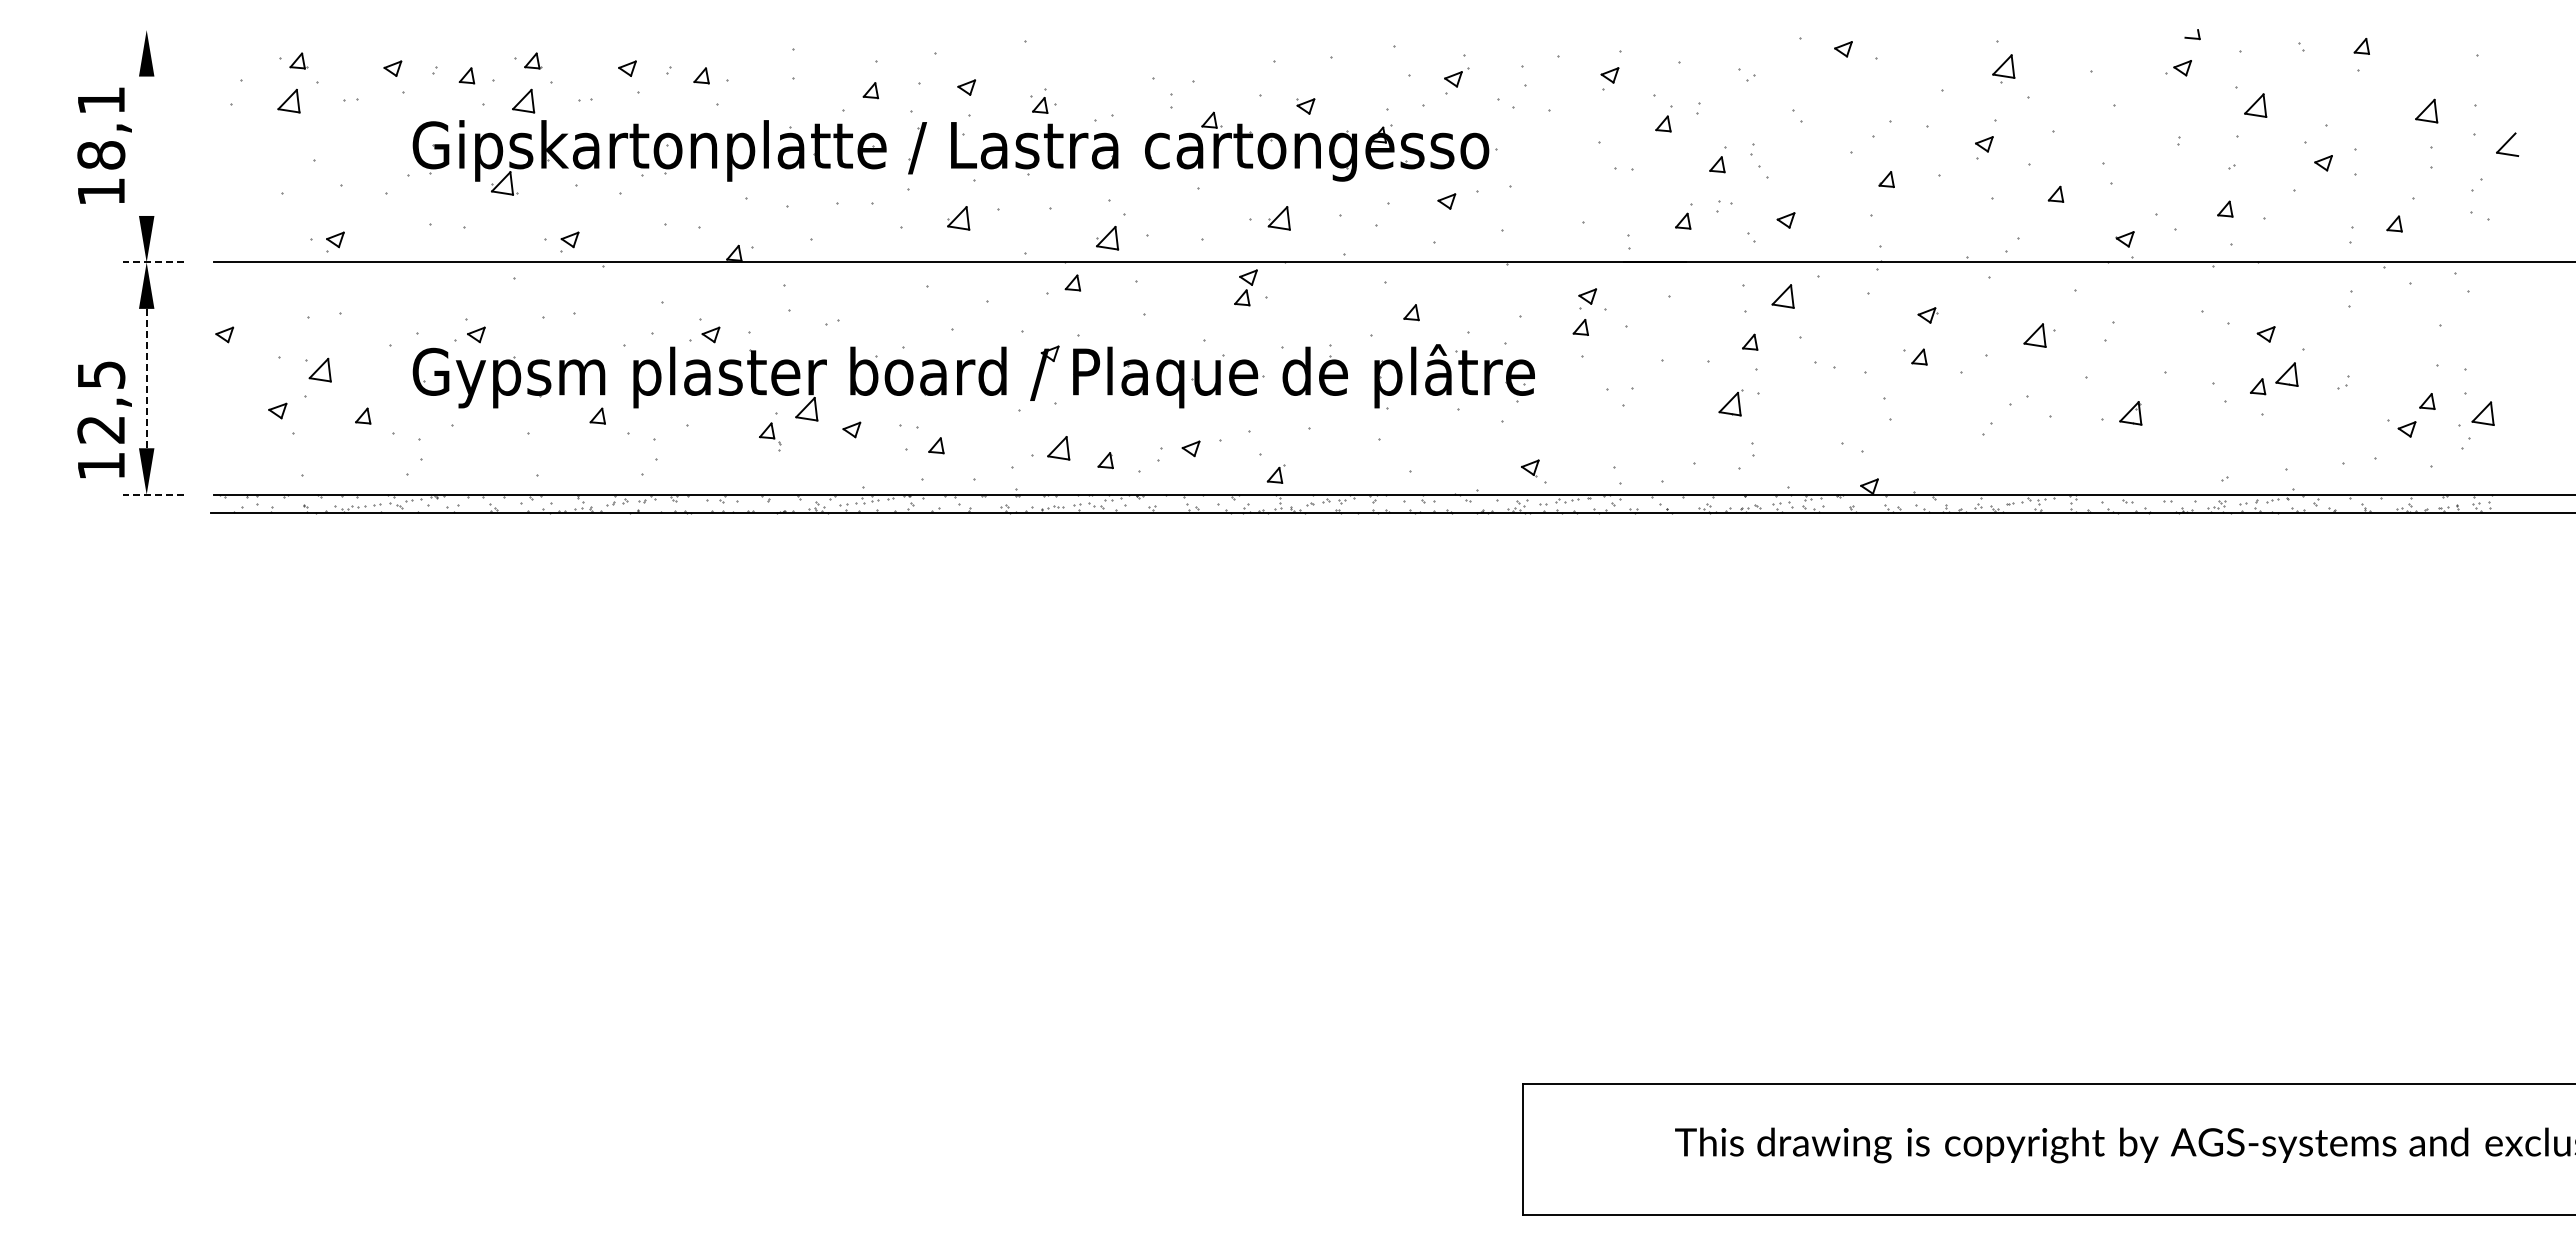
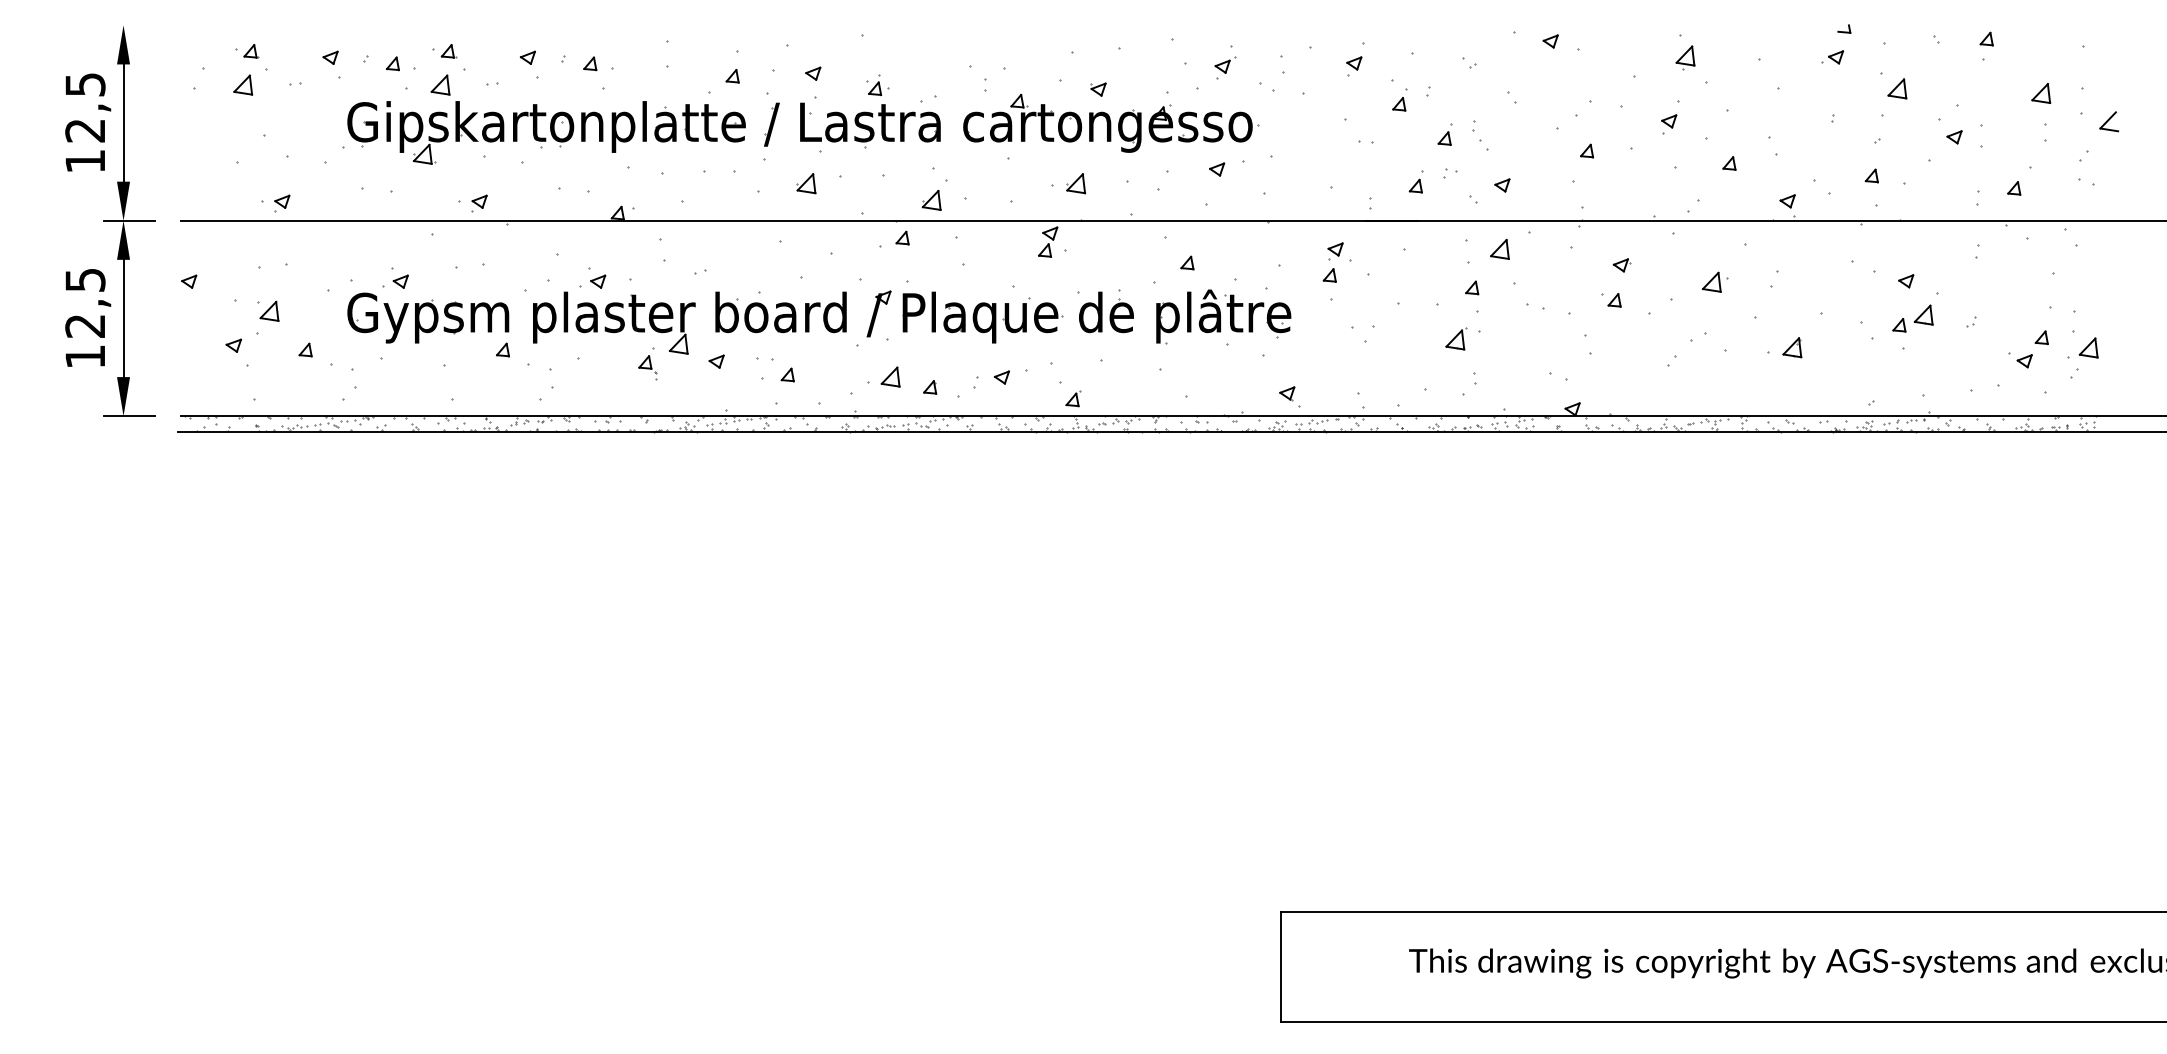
text: (101, 128) -> (85, 108), 18,1 -> 12,5
line: (146, 145) -> (123, 122), added
line: (153, 262) -> (129, 220), dashed -> solid
line: (146, 378) -> (123, 318), dashed -> solid
text: (104, 419) -> (88, 317), moved
line: (153, 494) -> (129, 415), dashed -> solid

